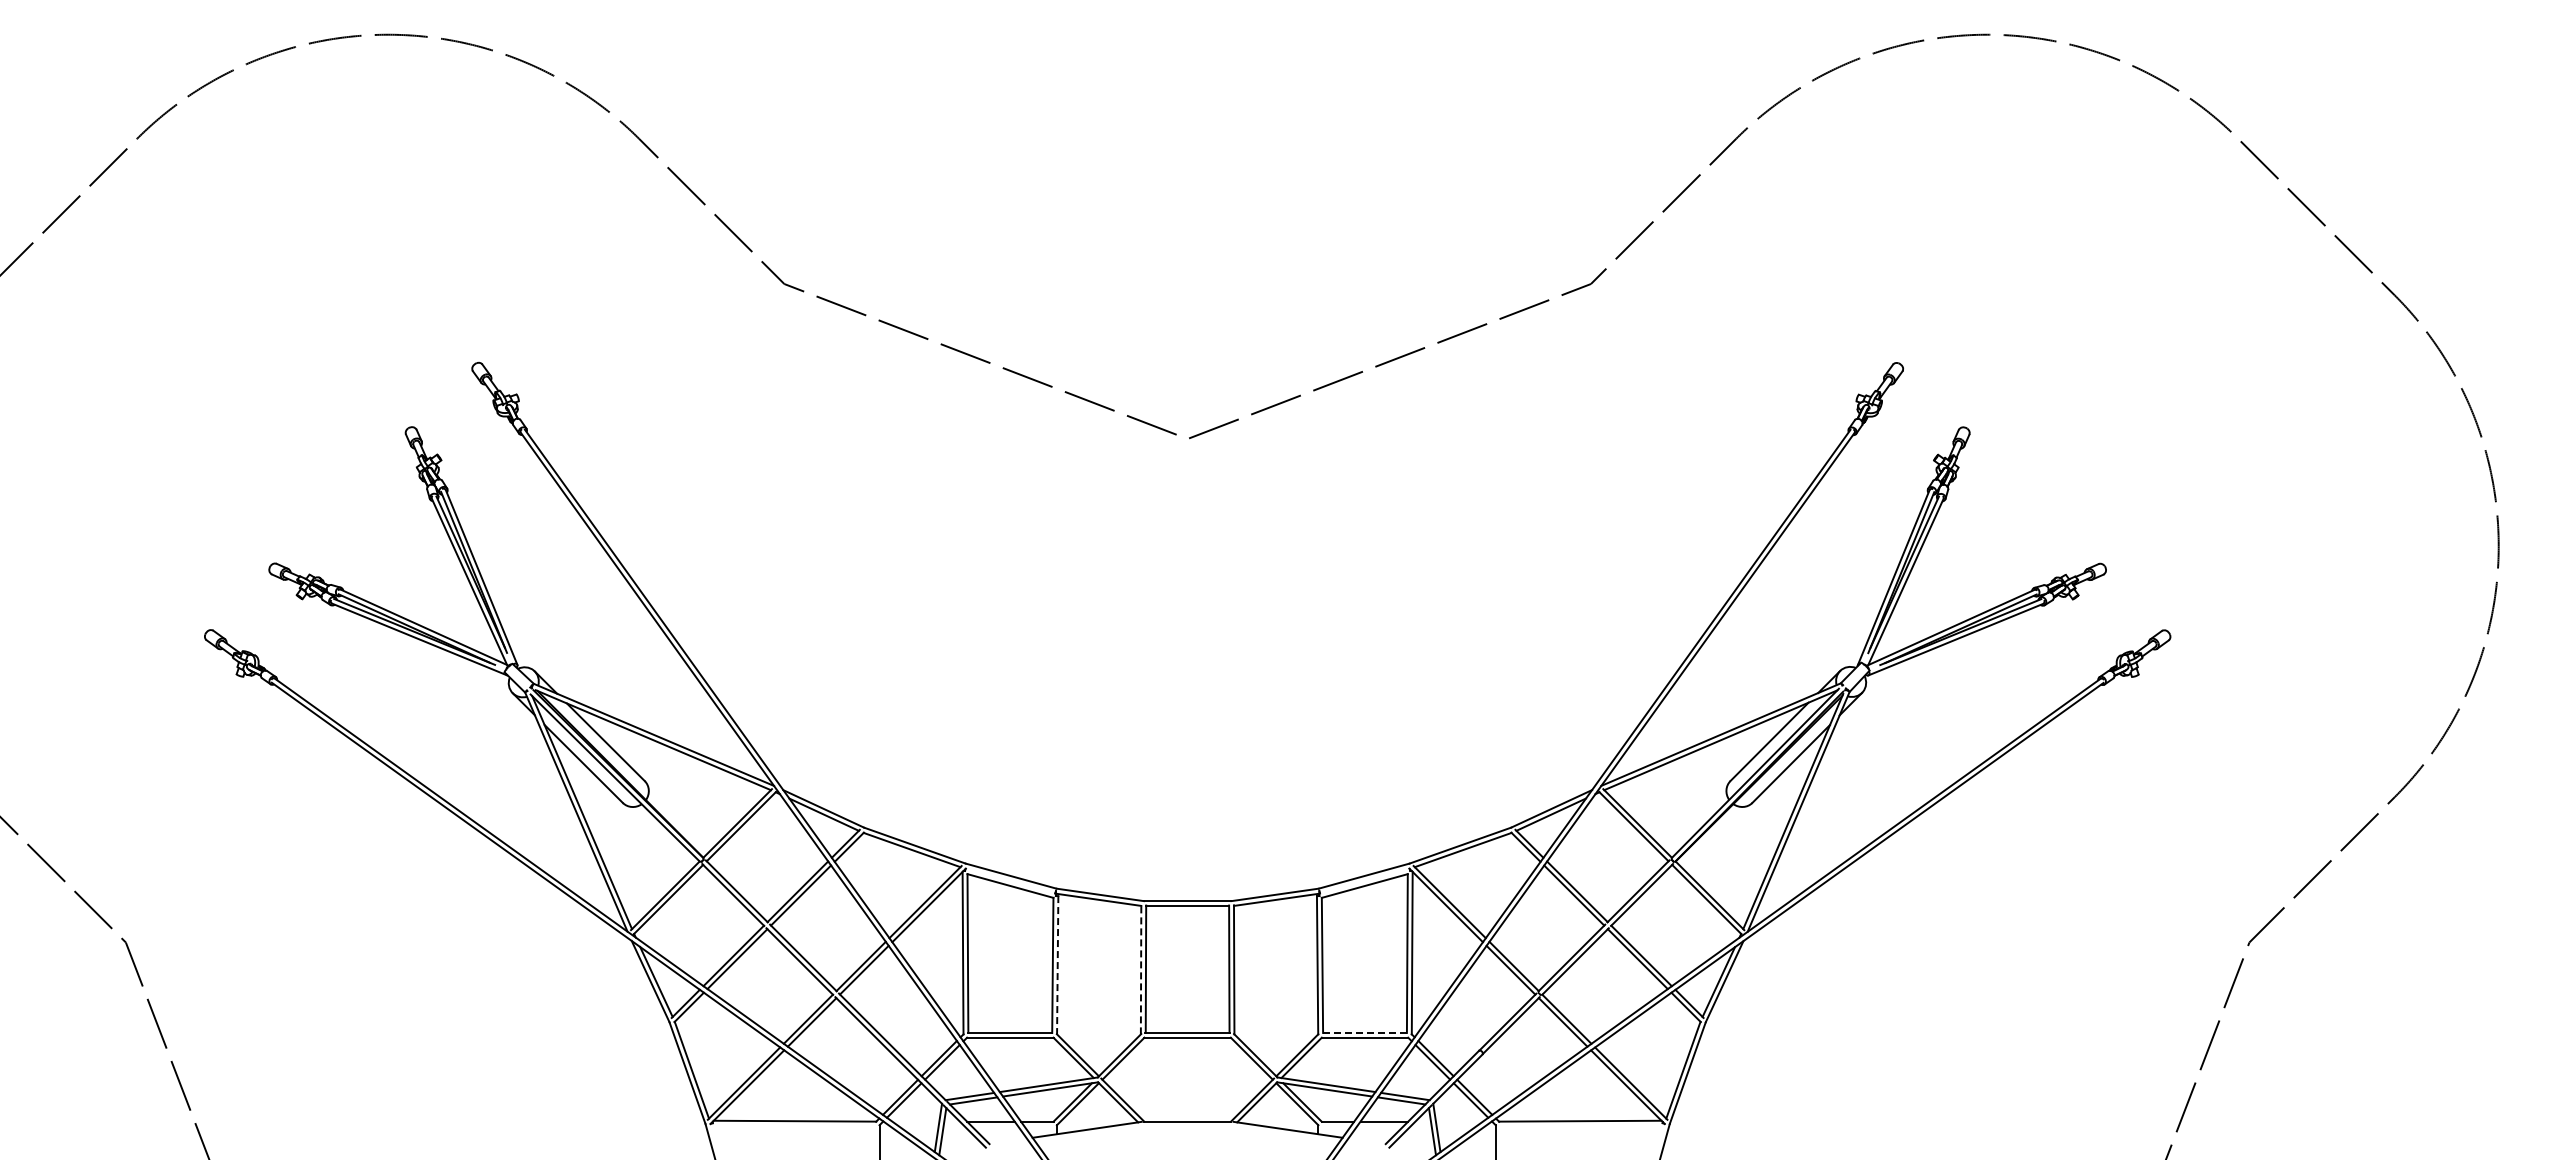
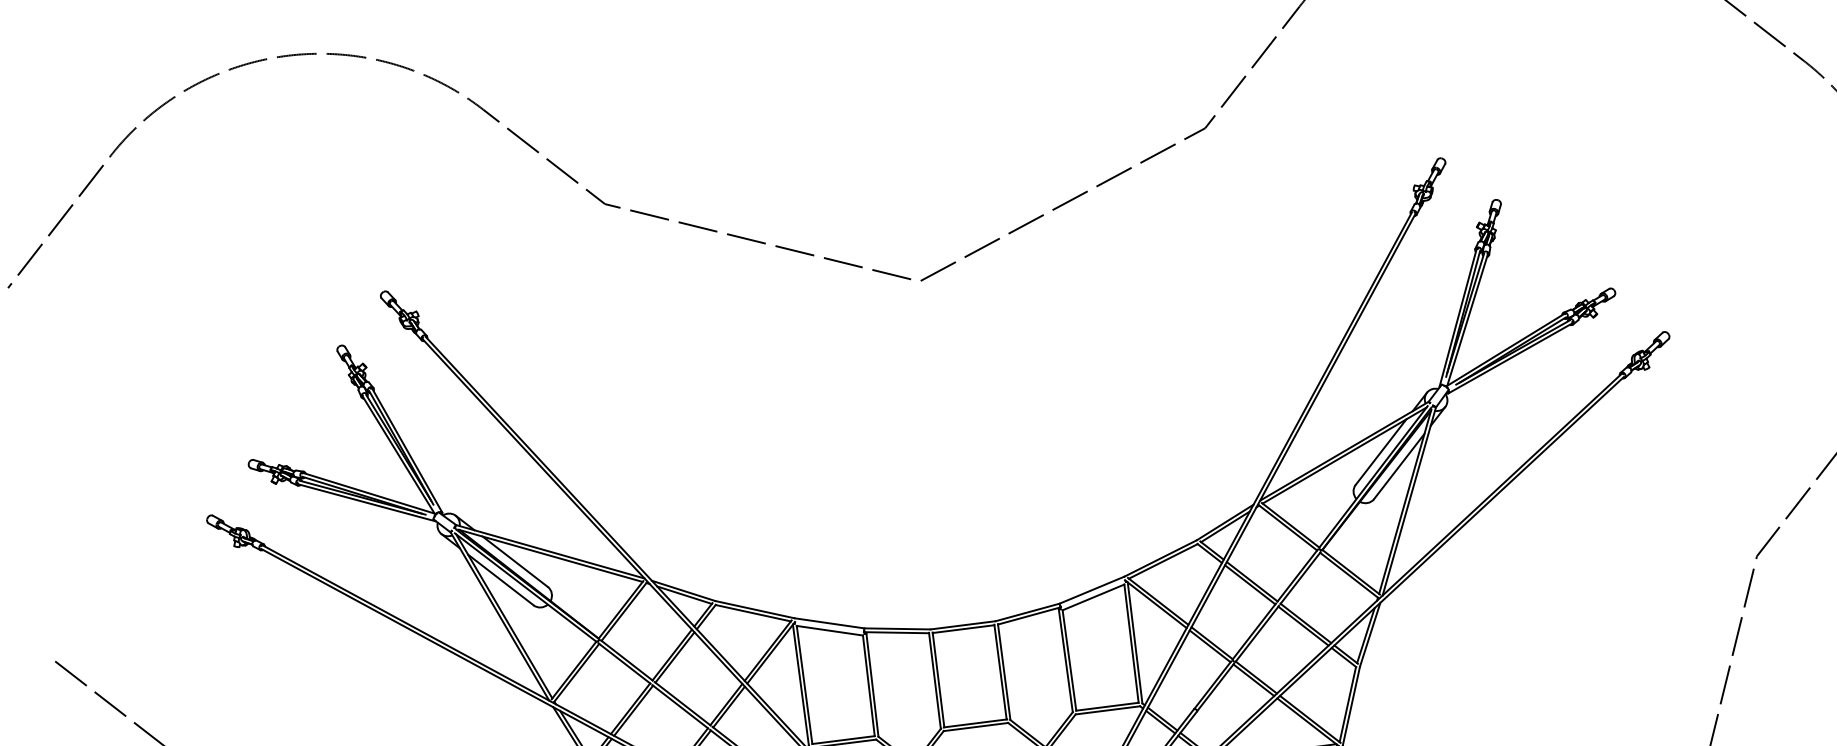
line: (1057, 965) -> (872, 685), dashed -> solid
line: (1141, 969) -> (935, 680), dashed -> solid
line: (1365, 1032) -> (1107, 706), dashed -> solid

